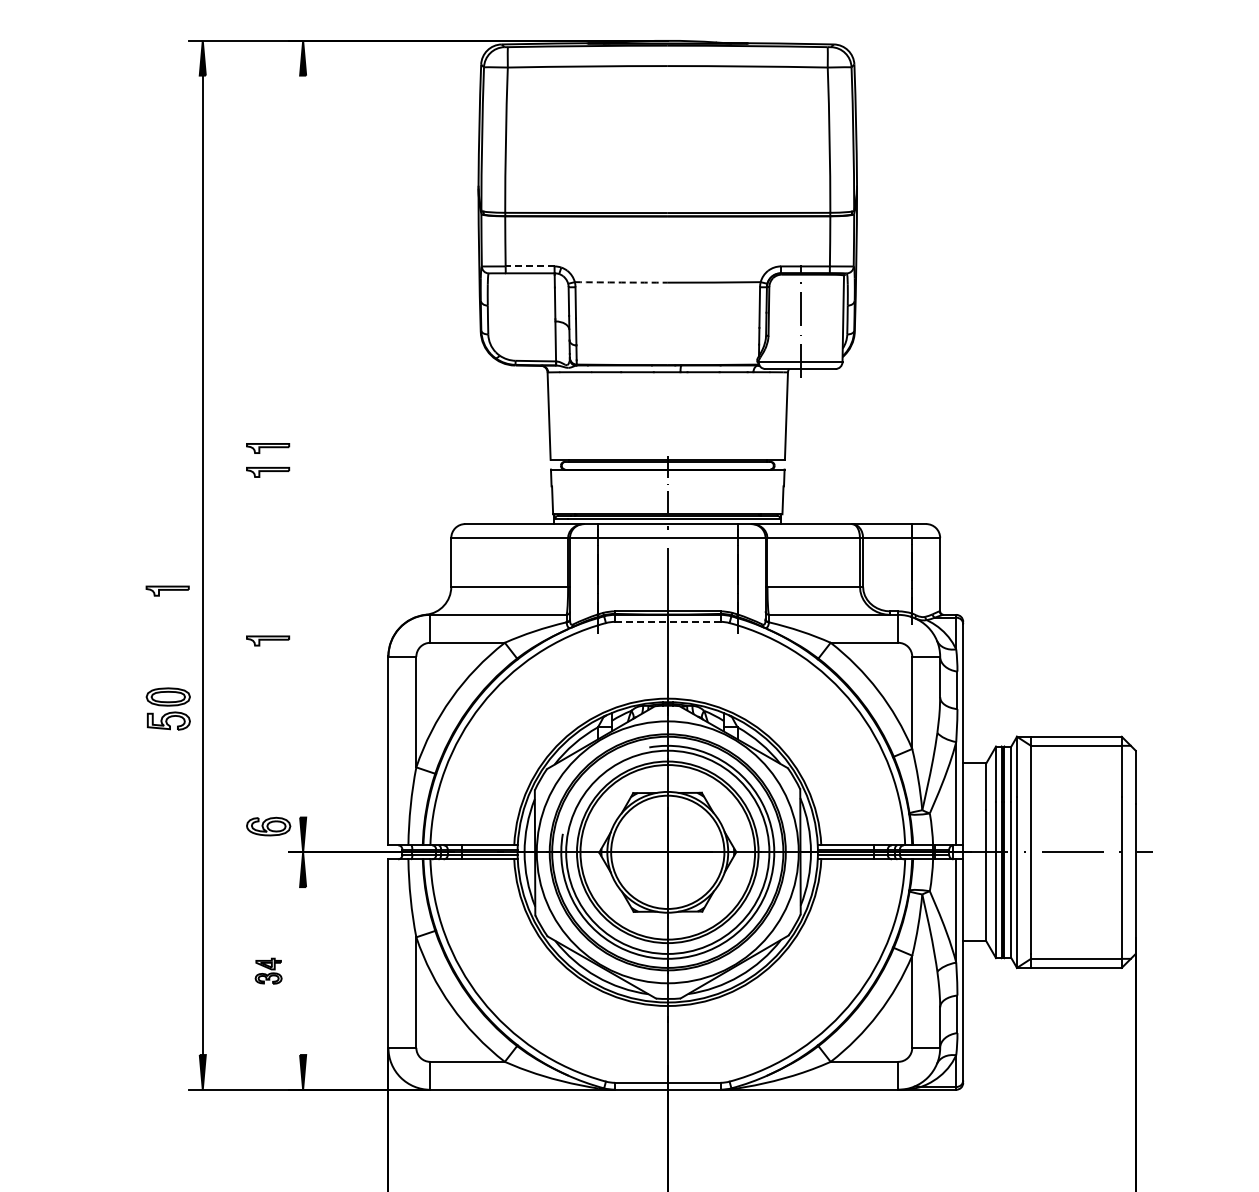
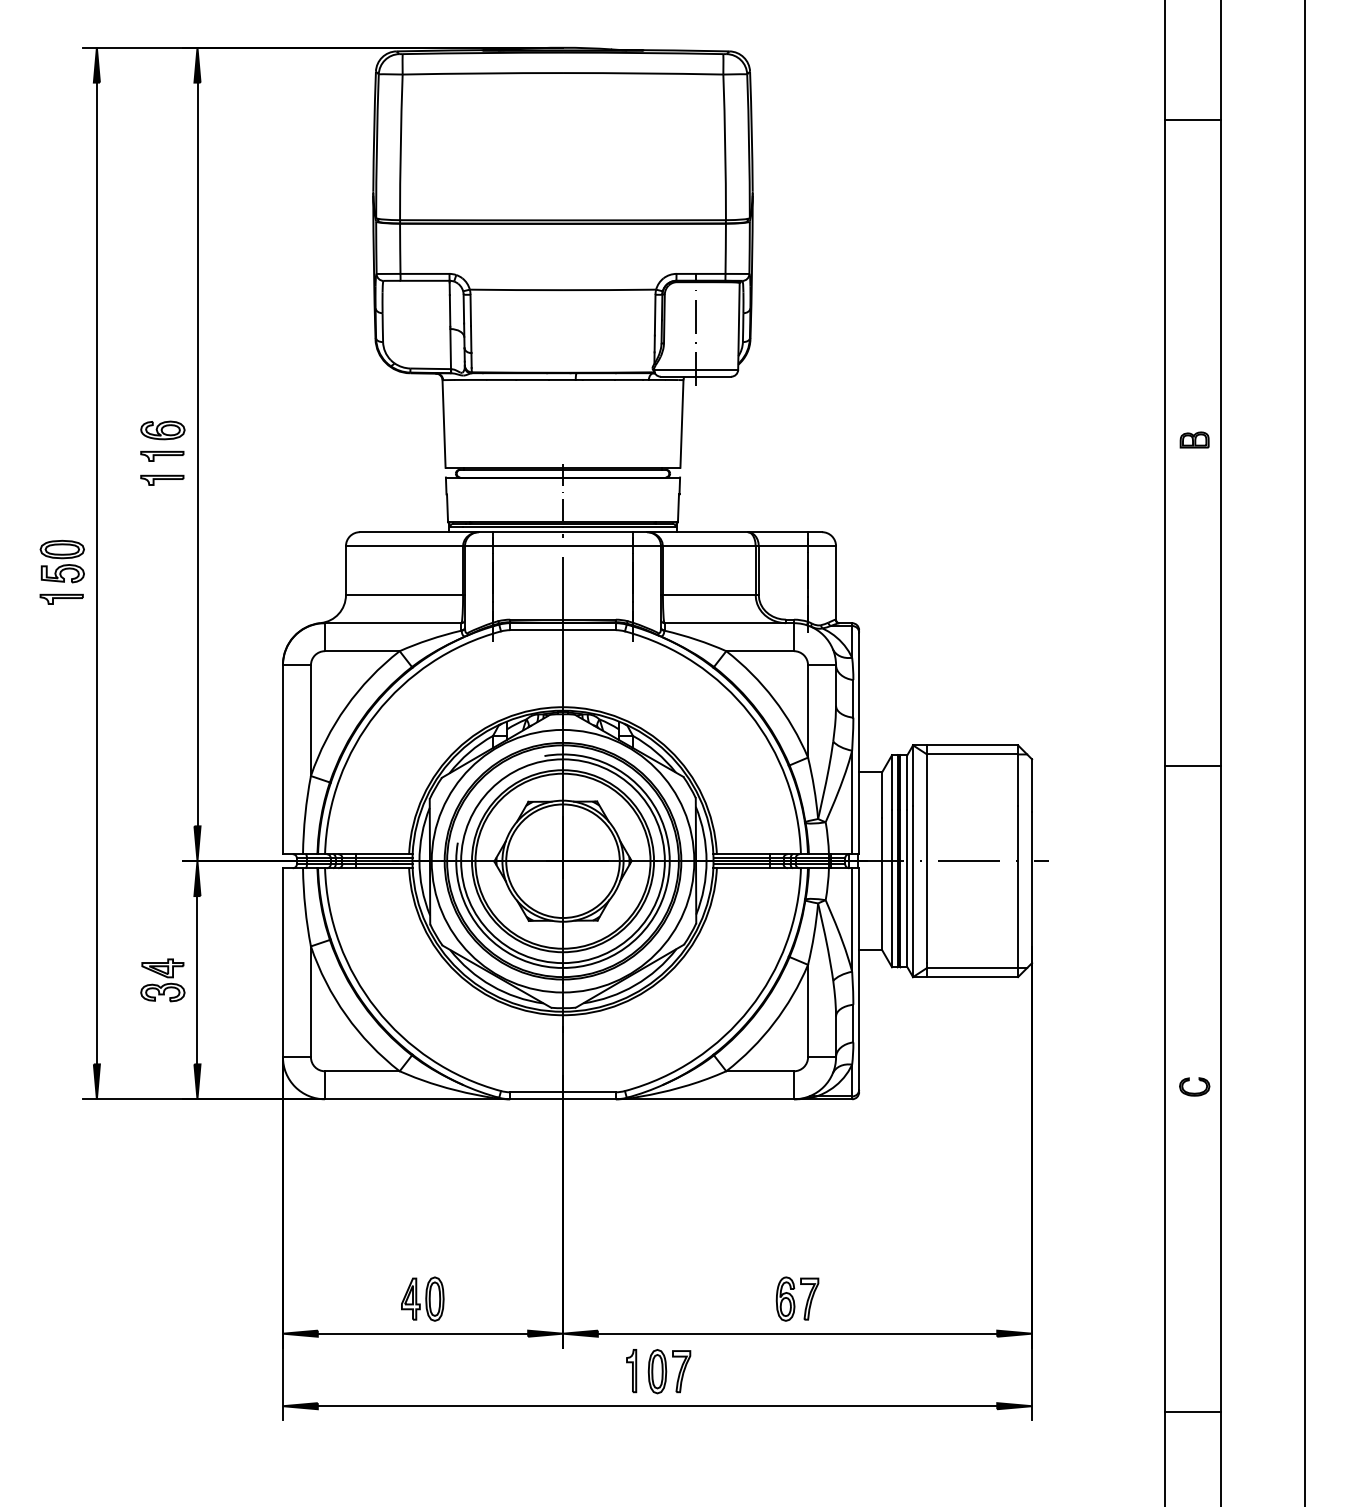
line: (529, 266) -> (424, 273), dashed -> solid
arc: (621, 282) -> (516, 290), dashed -> solid
line: (303, 446) -> (197, 454), added
line: (668, 622) -> (563, 630), dashed -> solid
part: (268, 640) -> (162, 648), removed
part: (167, 708) -> (61, 561), moved
part: (268, 826) -> (162, 430), moved
part: (268, 971) -> (162, 980), size x1.67
line: (303, 971) -> (197, 980), added

